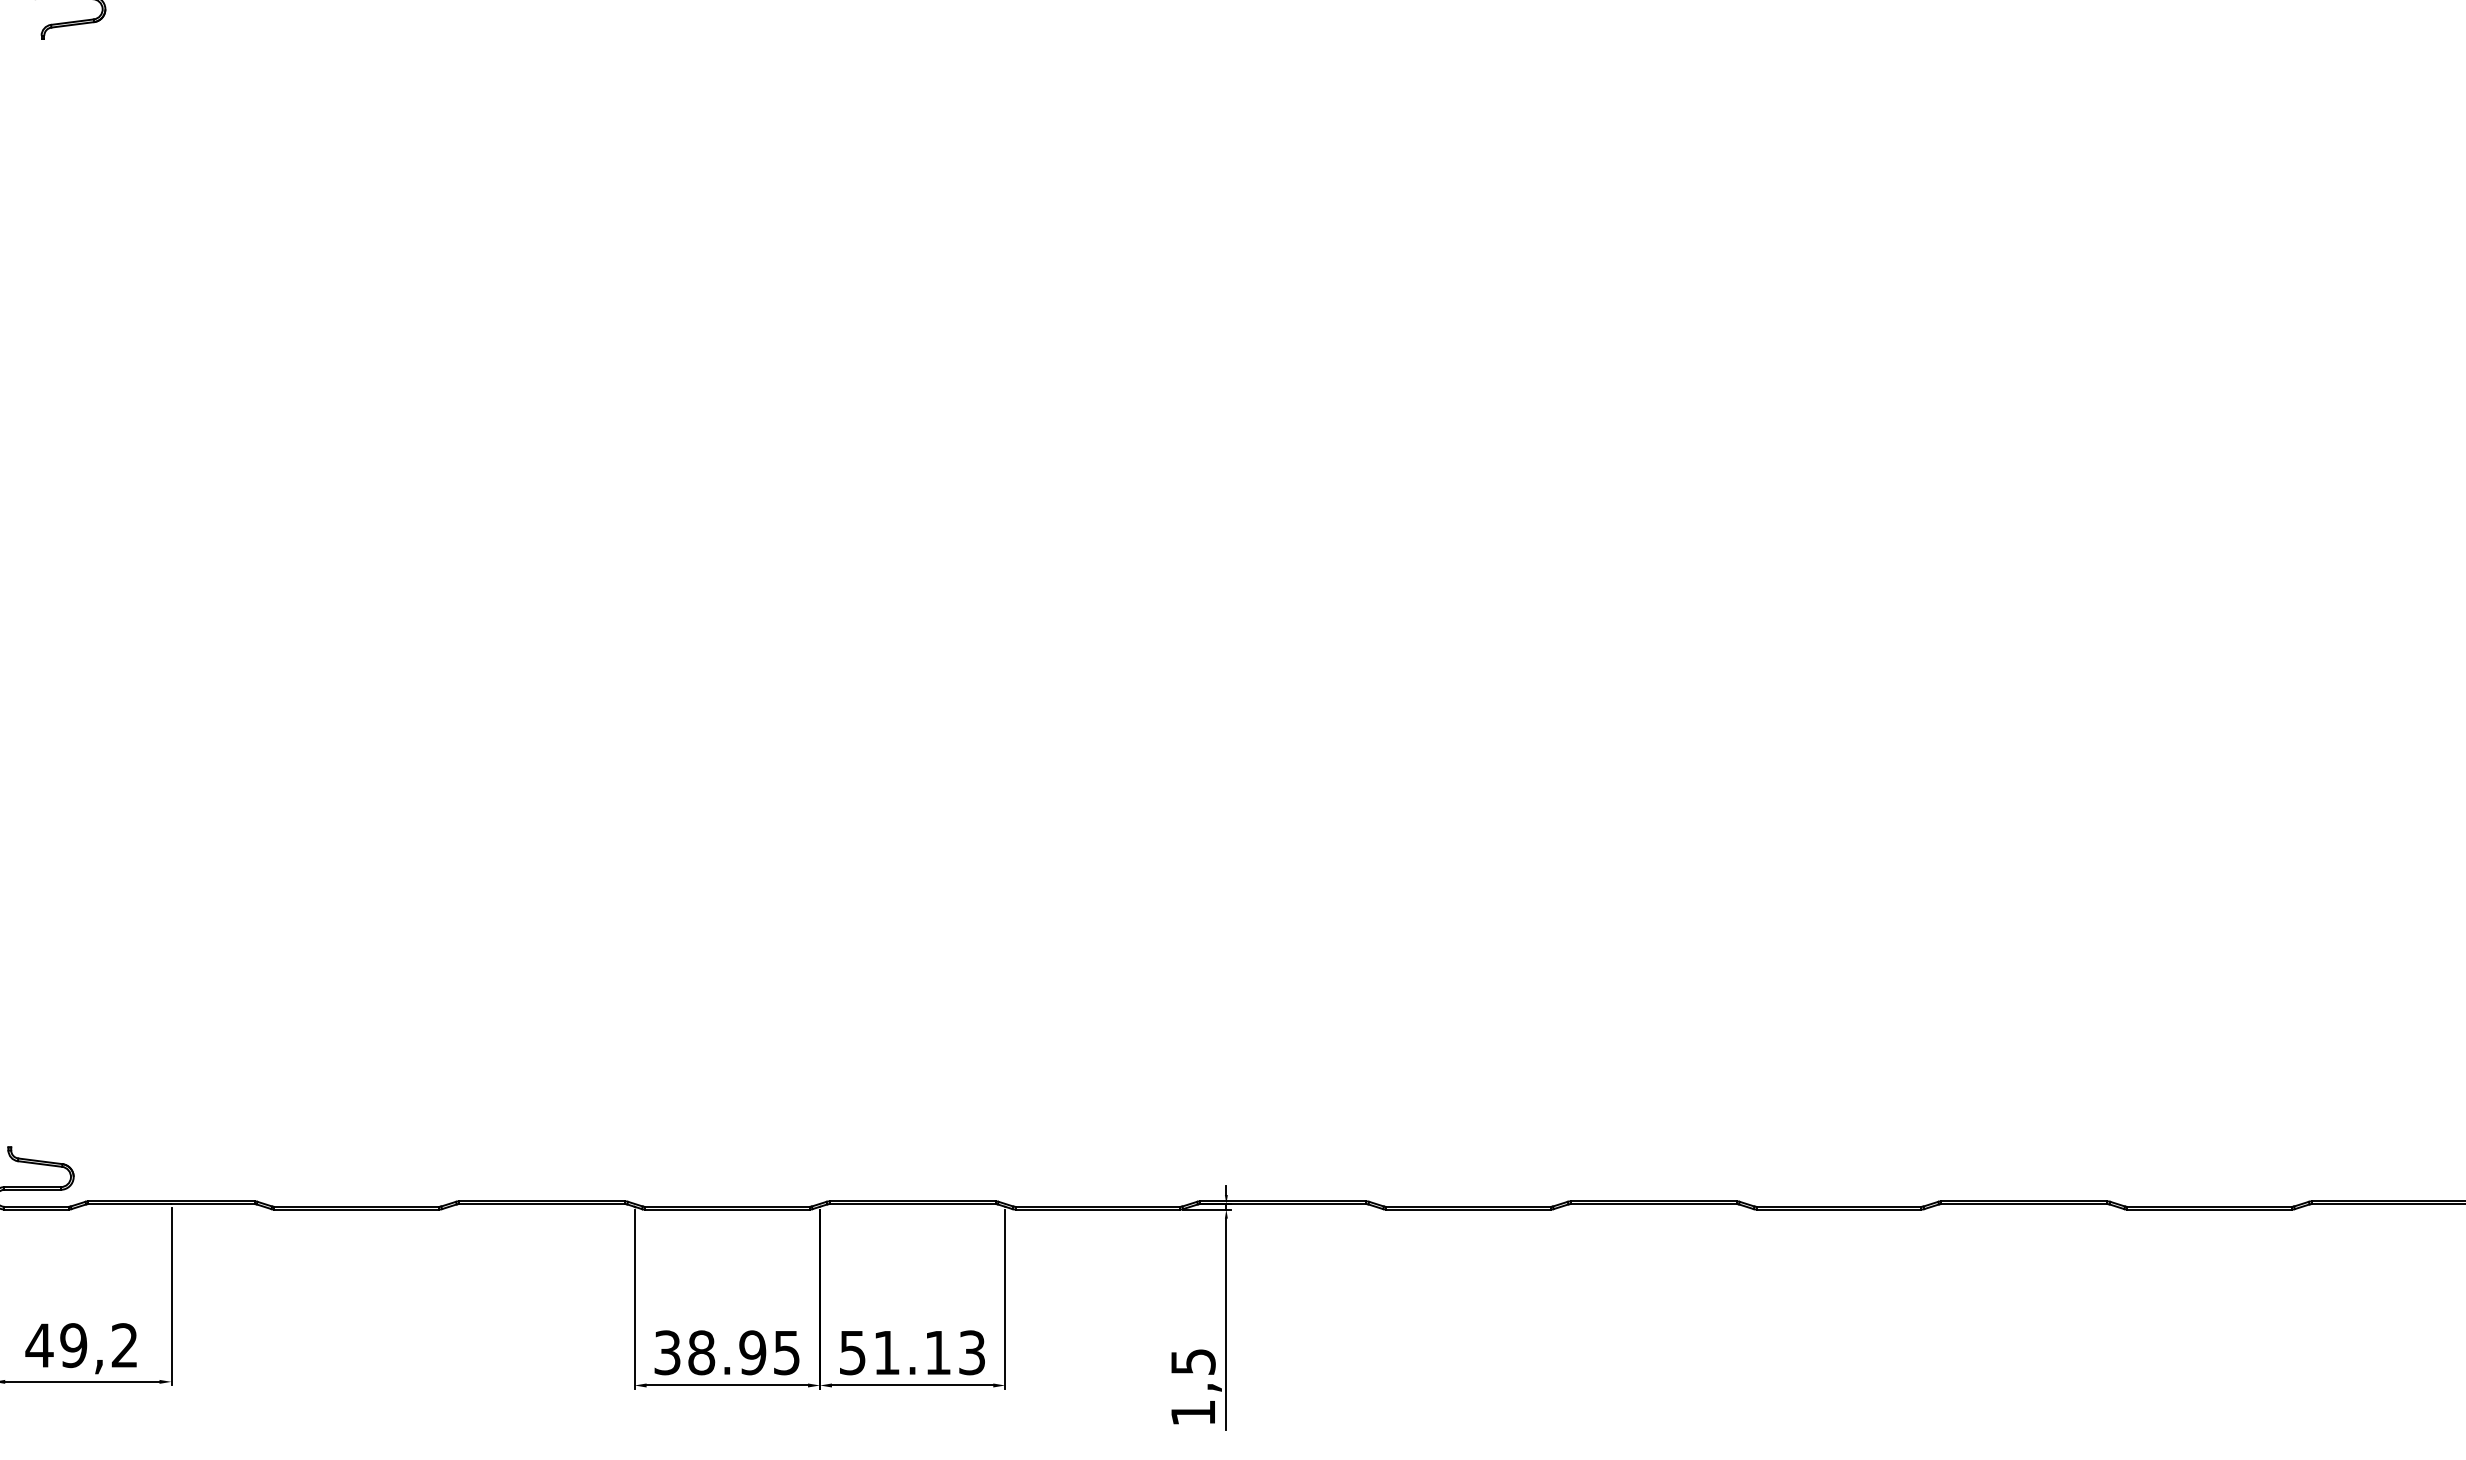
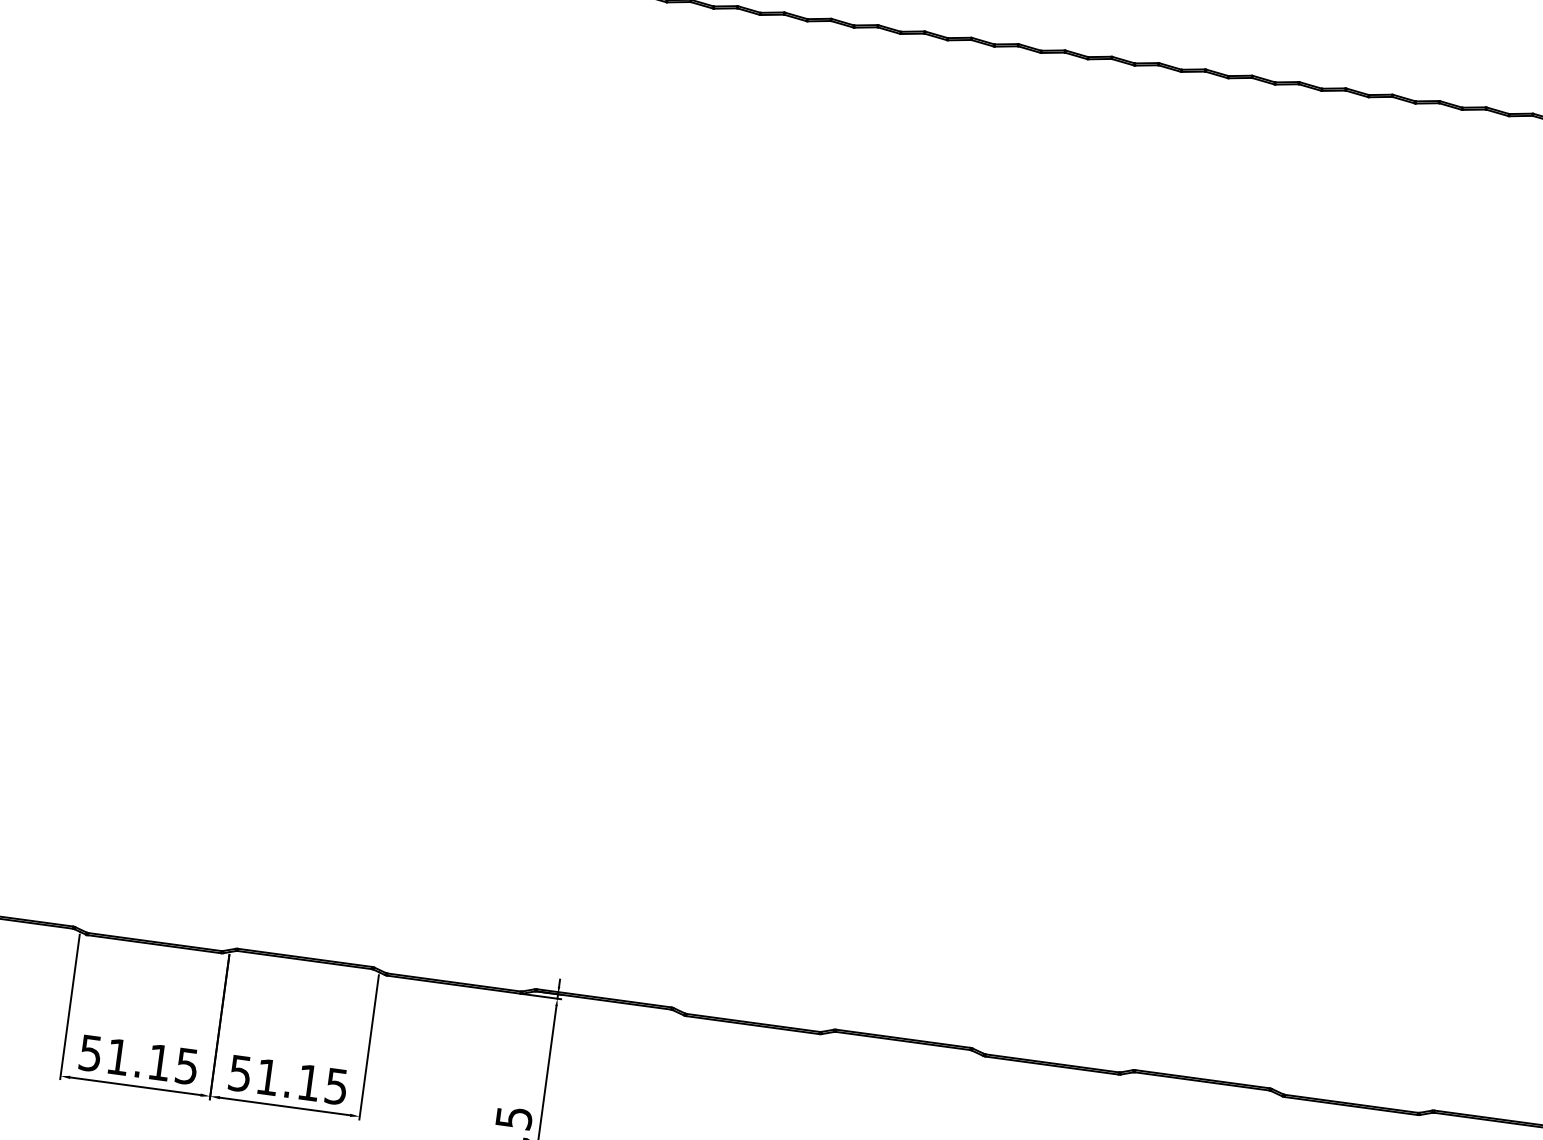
text: (710, 1352) -> (125, 1057), 38.95 -> 51.15
text: (971, 1352) -> (336, 1086), 51.13 -> 51.15

